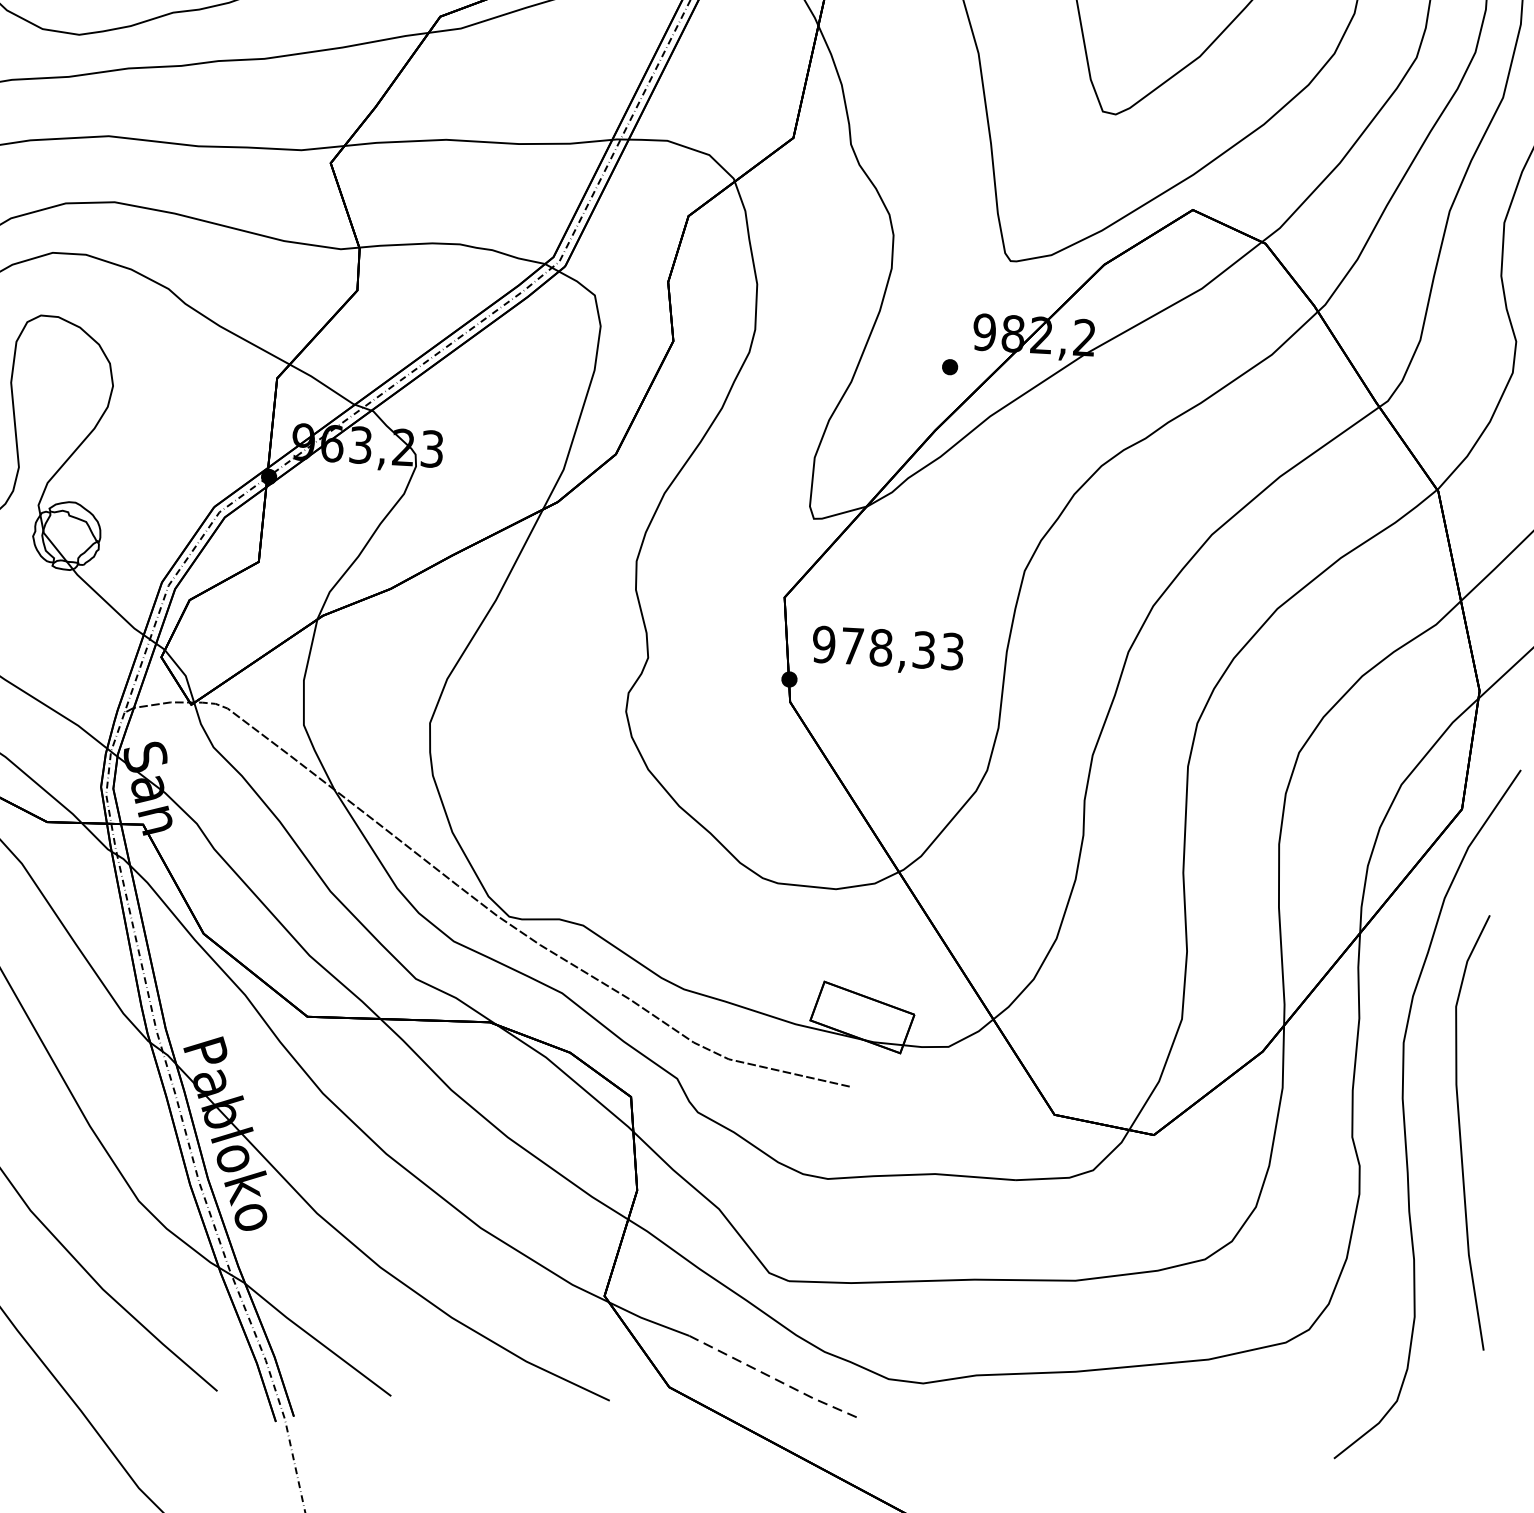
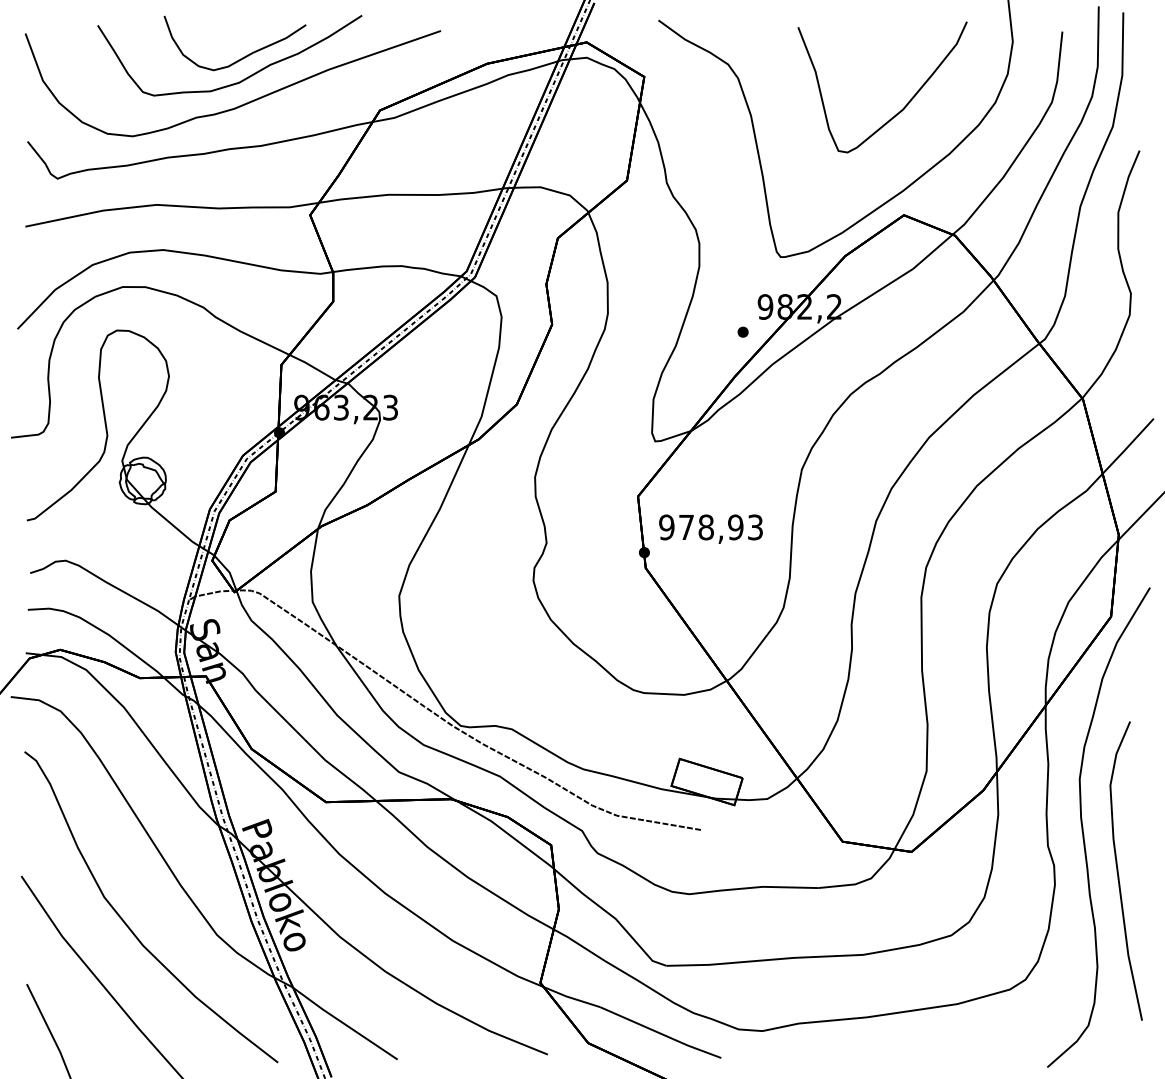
text: (923, 650) -> (735, 527), 978,33 -> 978,93
curve: (1461, 1130) -> (1118, 870), moved
line: (776, 1379) -> (661, 1033), dashed -> solid

